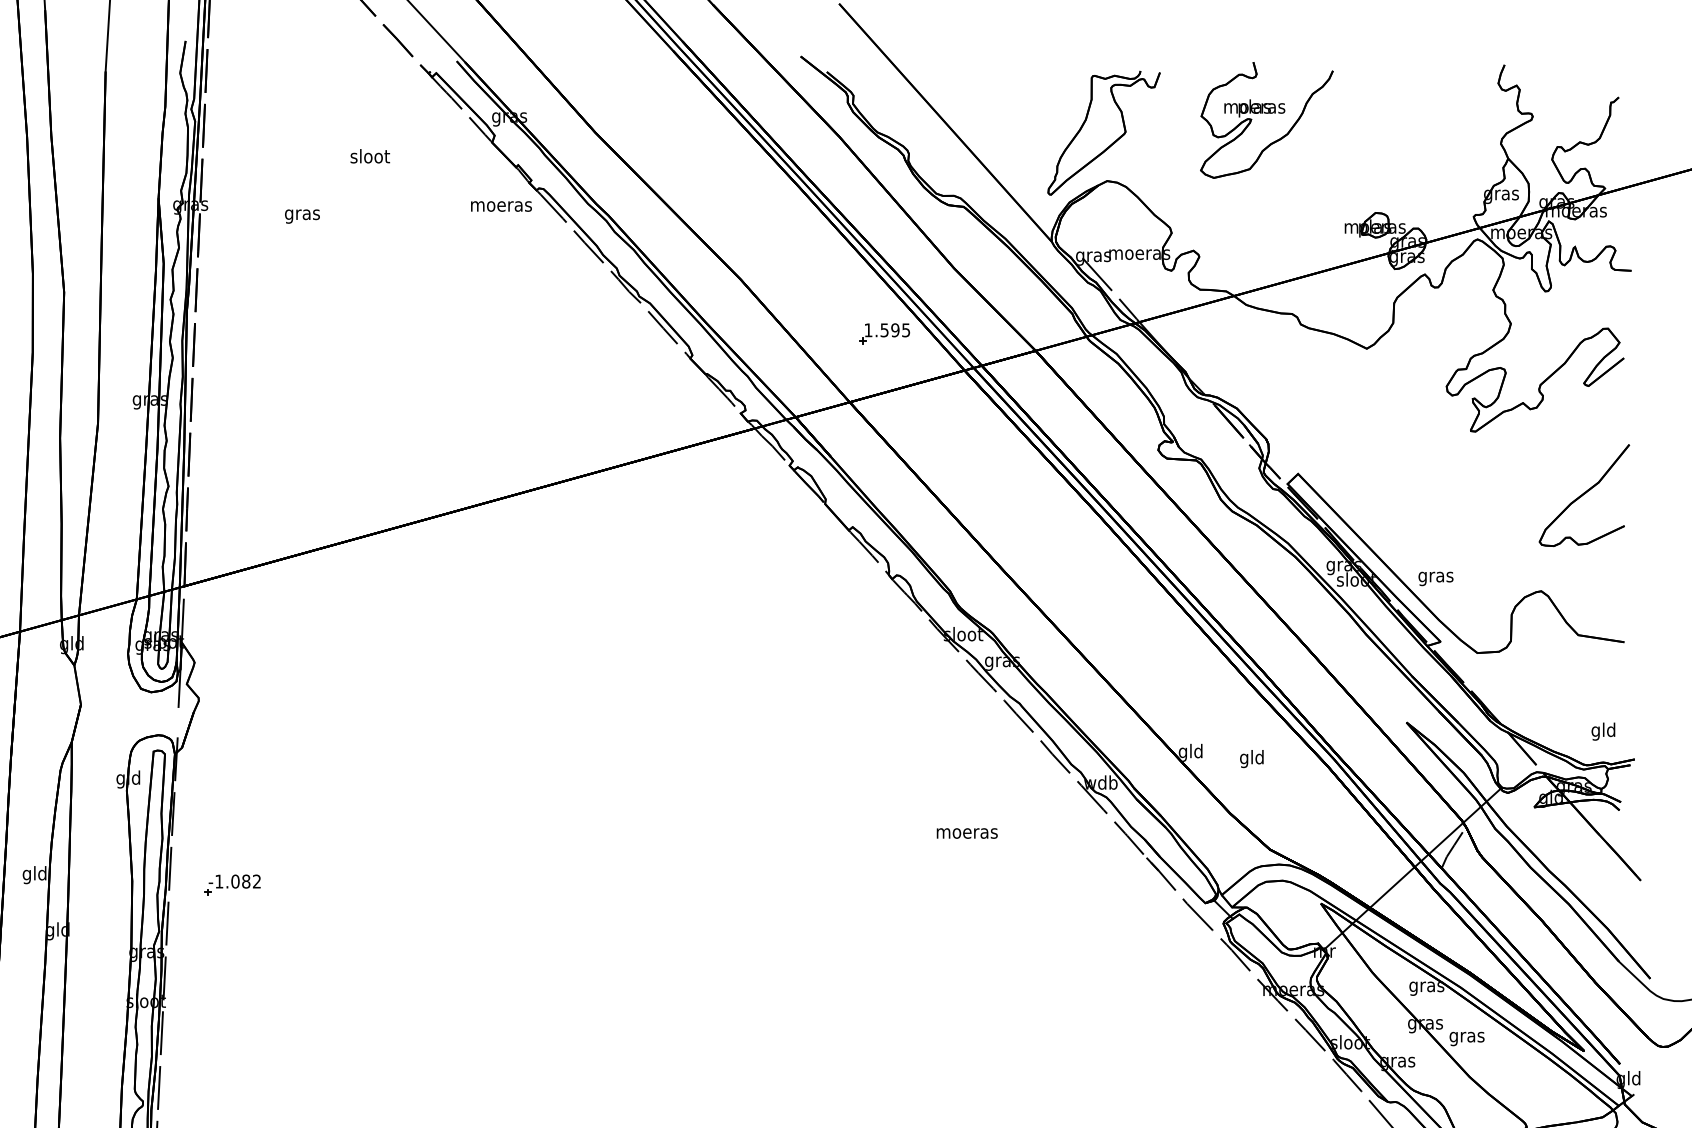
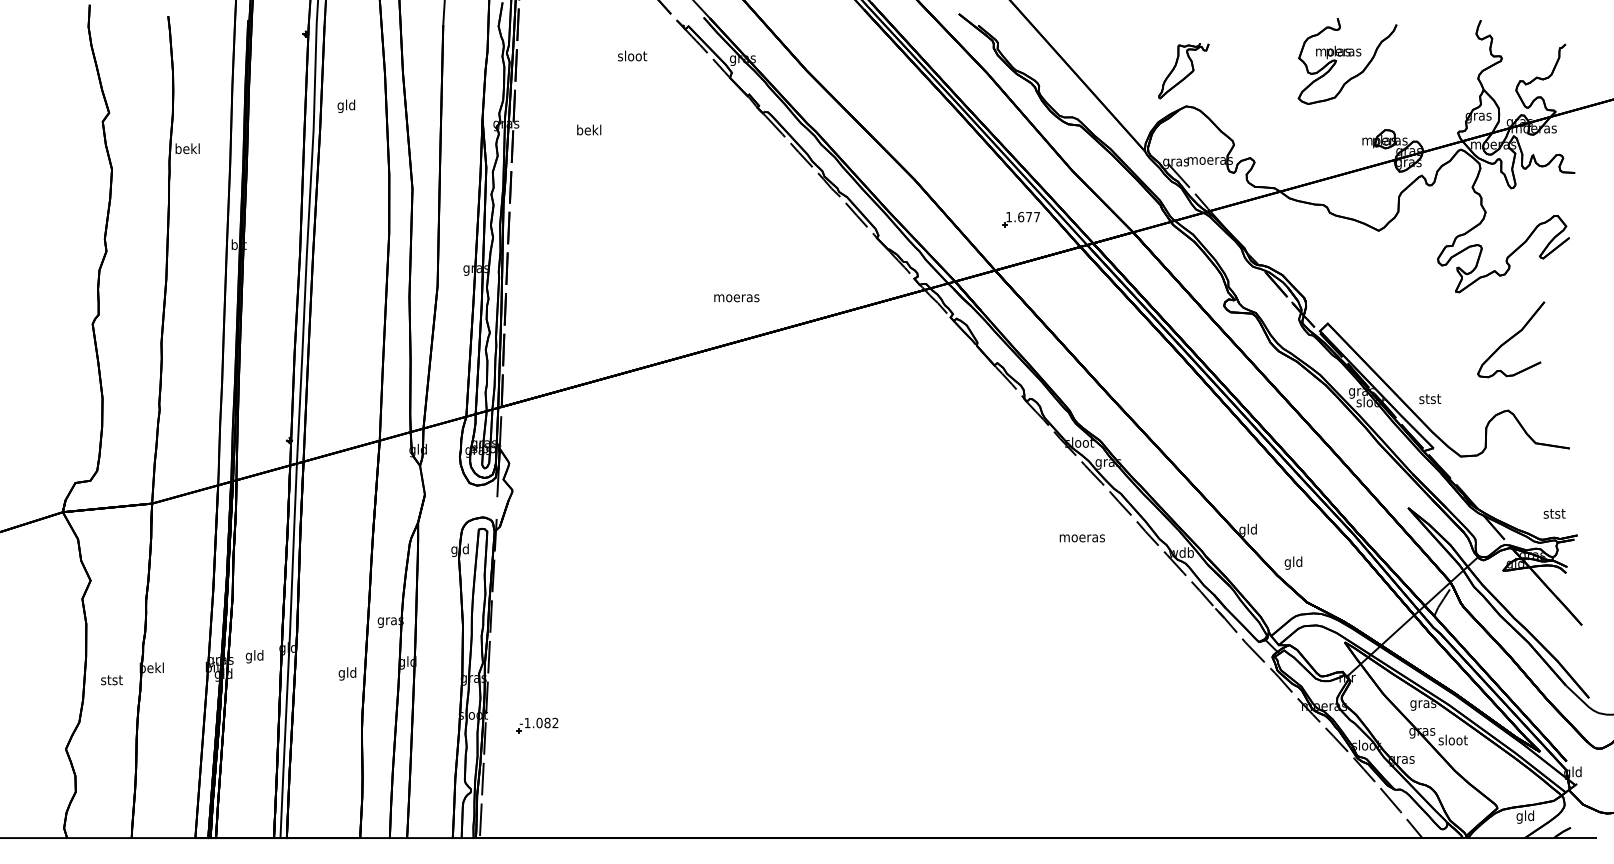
part: (1266, 120) -> (1347, 61), moved
part: (1103, 132) -> (1183, 70), size x0.6
text: (370, 155) -> (632, 55), moved
text: (500, 206) -> (736, 298), moved
text: (302, 214) -> (589, 131), gras -> bekl
text: (894, 329) -> (1028, 216), 1.595 -> 1.677
part: (1584, 495) -> (1511, 339), moved
text: (1435, 577) -> (1429, 400), gras -> stst
text: (1603, 731) -> (1554, 514), gld -> stst
text: (1251, 758) -> (1293, 562), moved
text: (966, 833) -> (1081, 538), moved
text: (34, 874) -> (390, 620), gld -> gras
part: (232, 884) -> (537, 725), moved
text: (1466, 1037) -> (1452, 741), gras -> sloot

